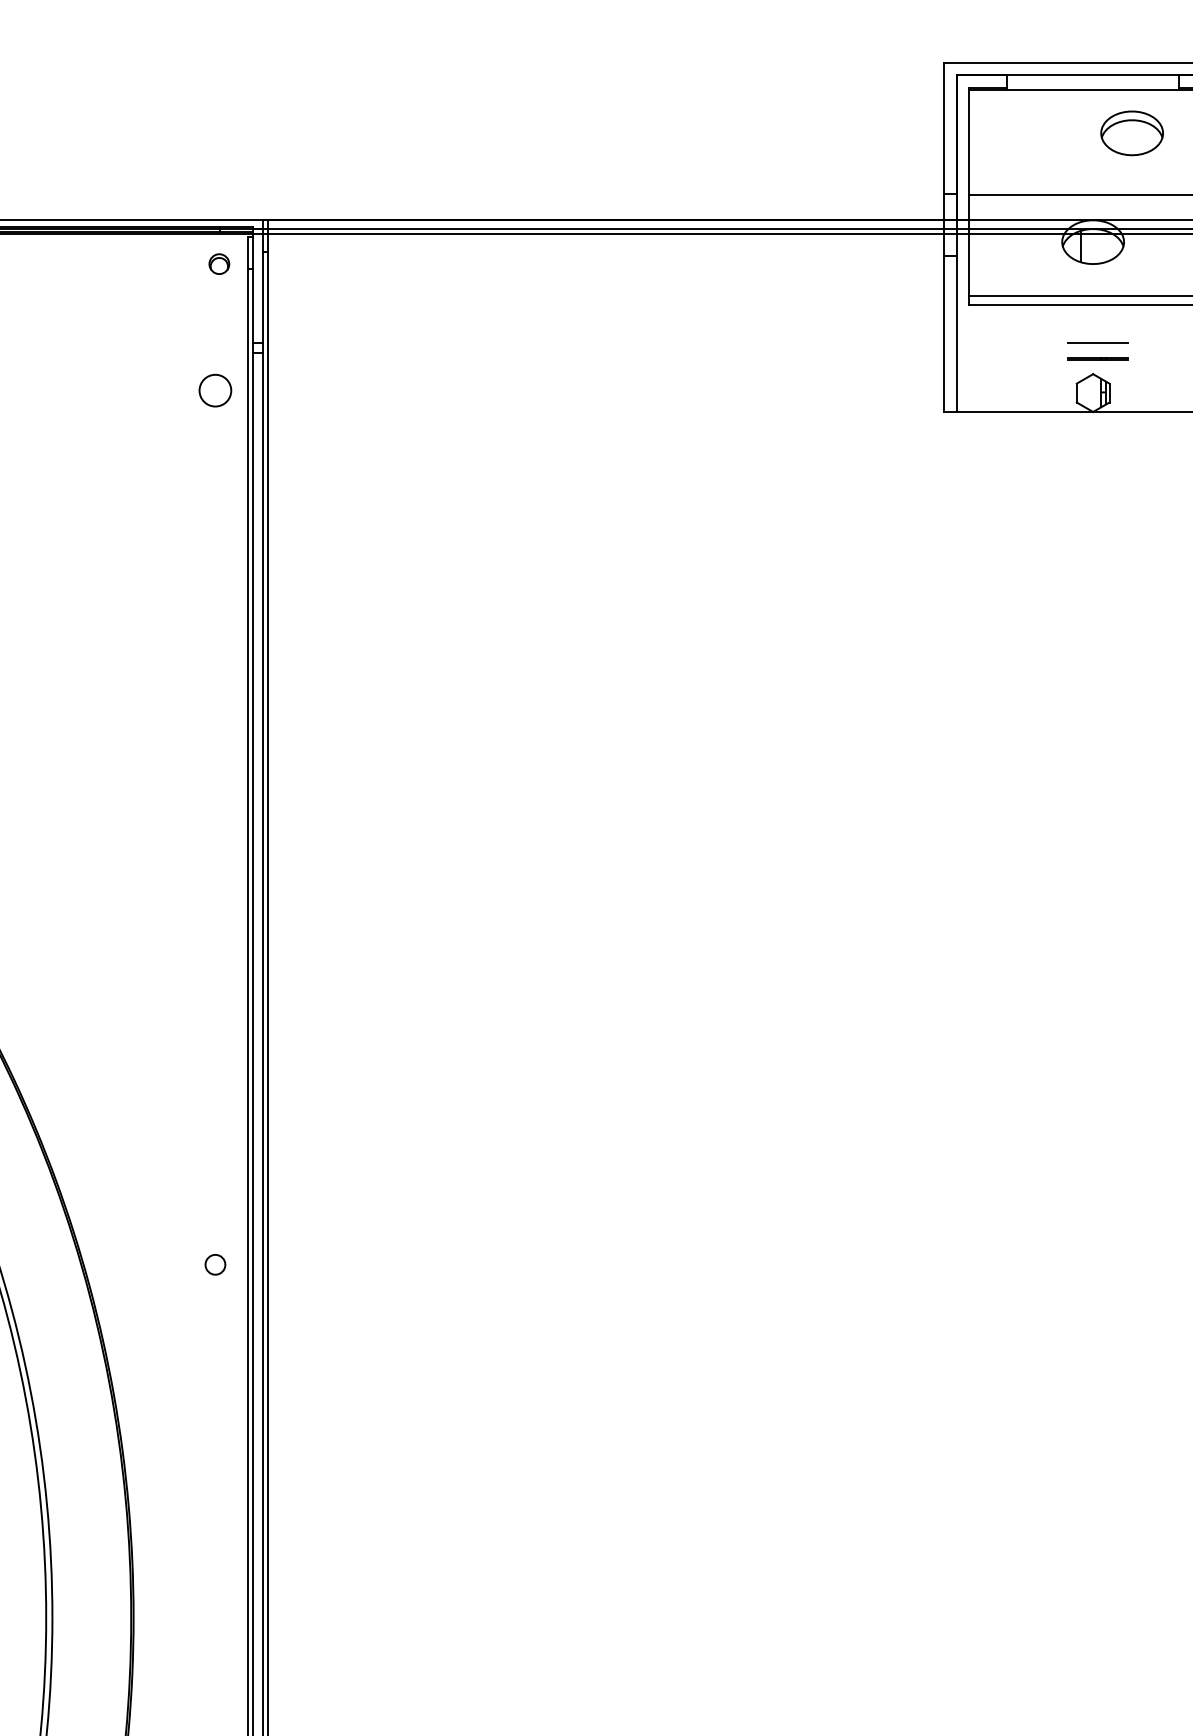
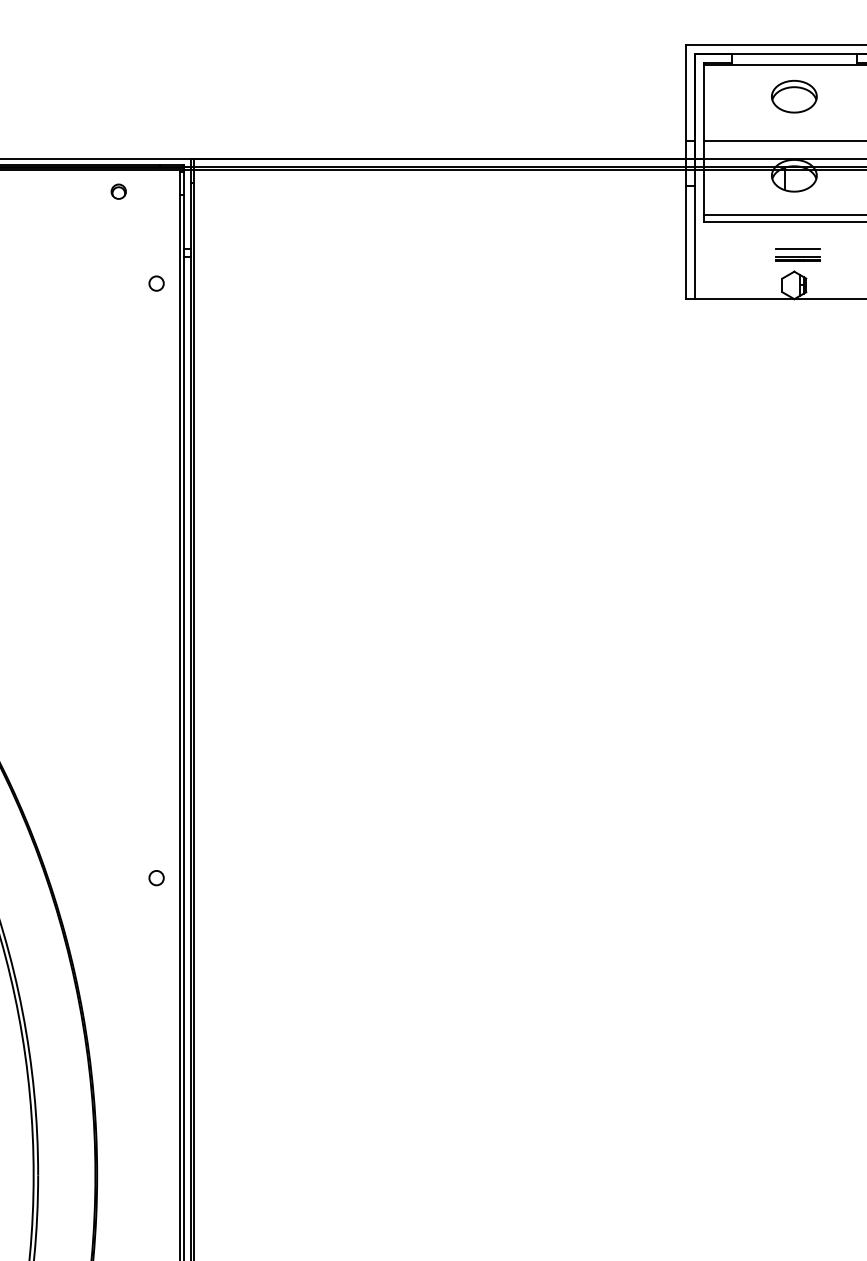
part: (1131, 133) -> (793, 96), moved
part: (219, 263) -> (118, 191), moved
line: (1097, 353) -> (797, 256), added
circle: (215, 390) -> (156, 283), size x0.62
circle: (215, 1264) -> (156, 877), moved

